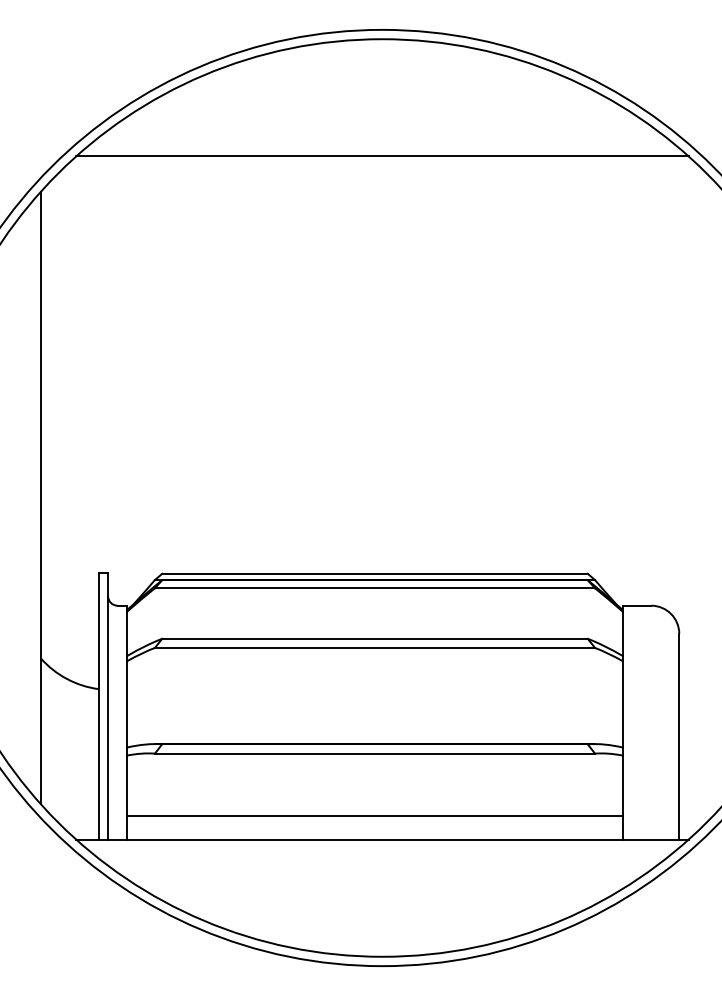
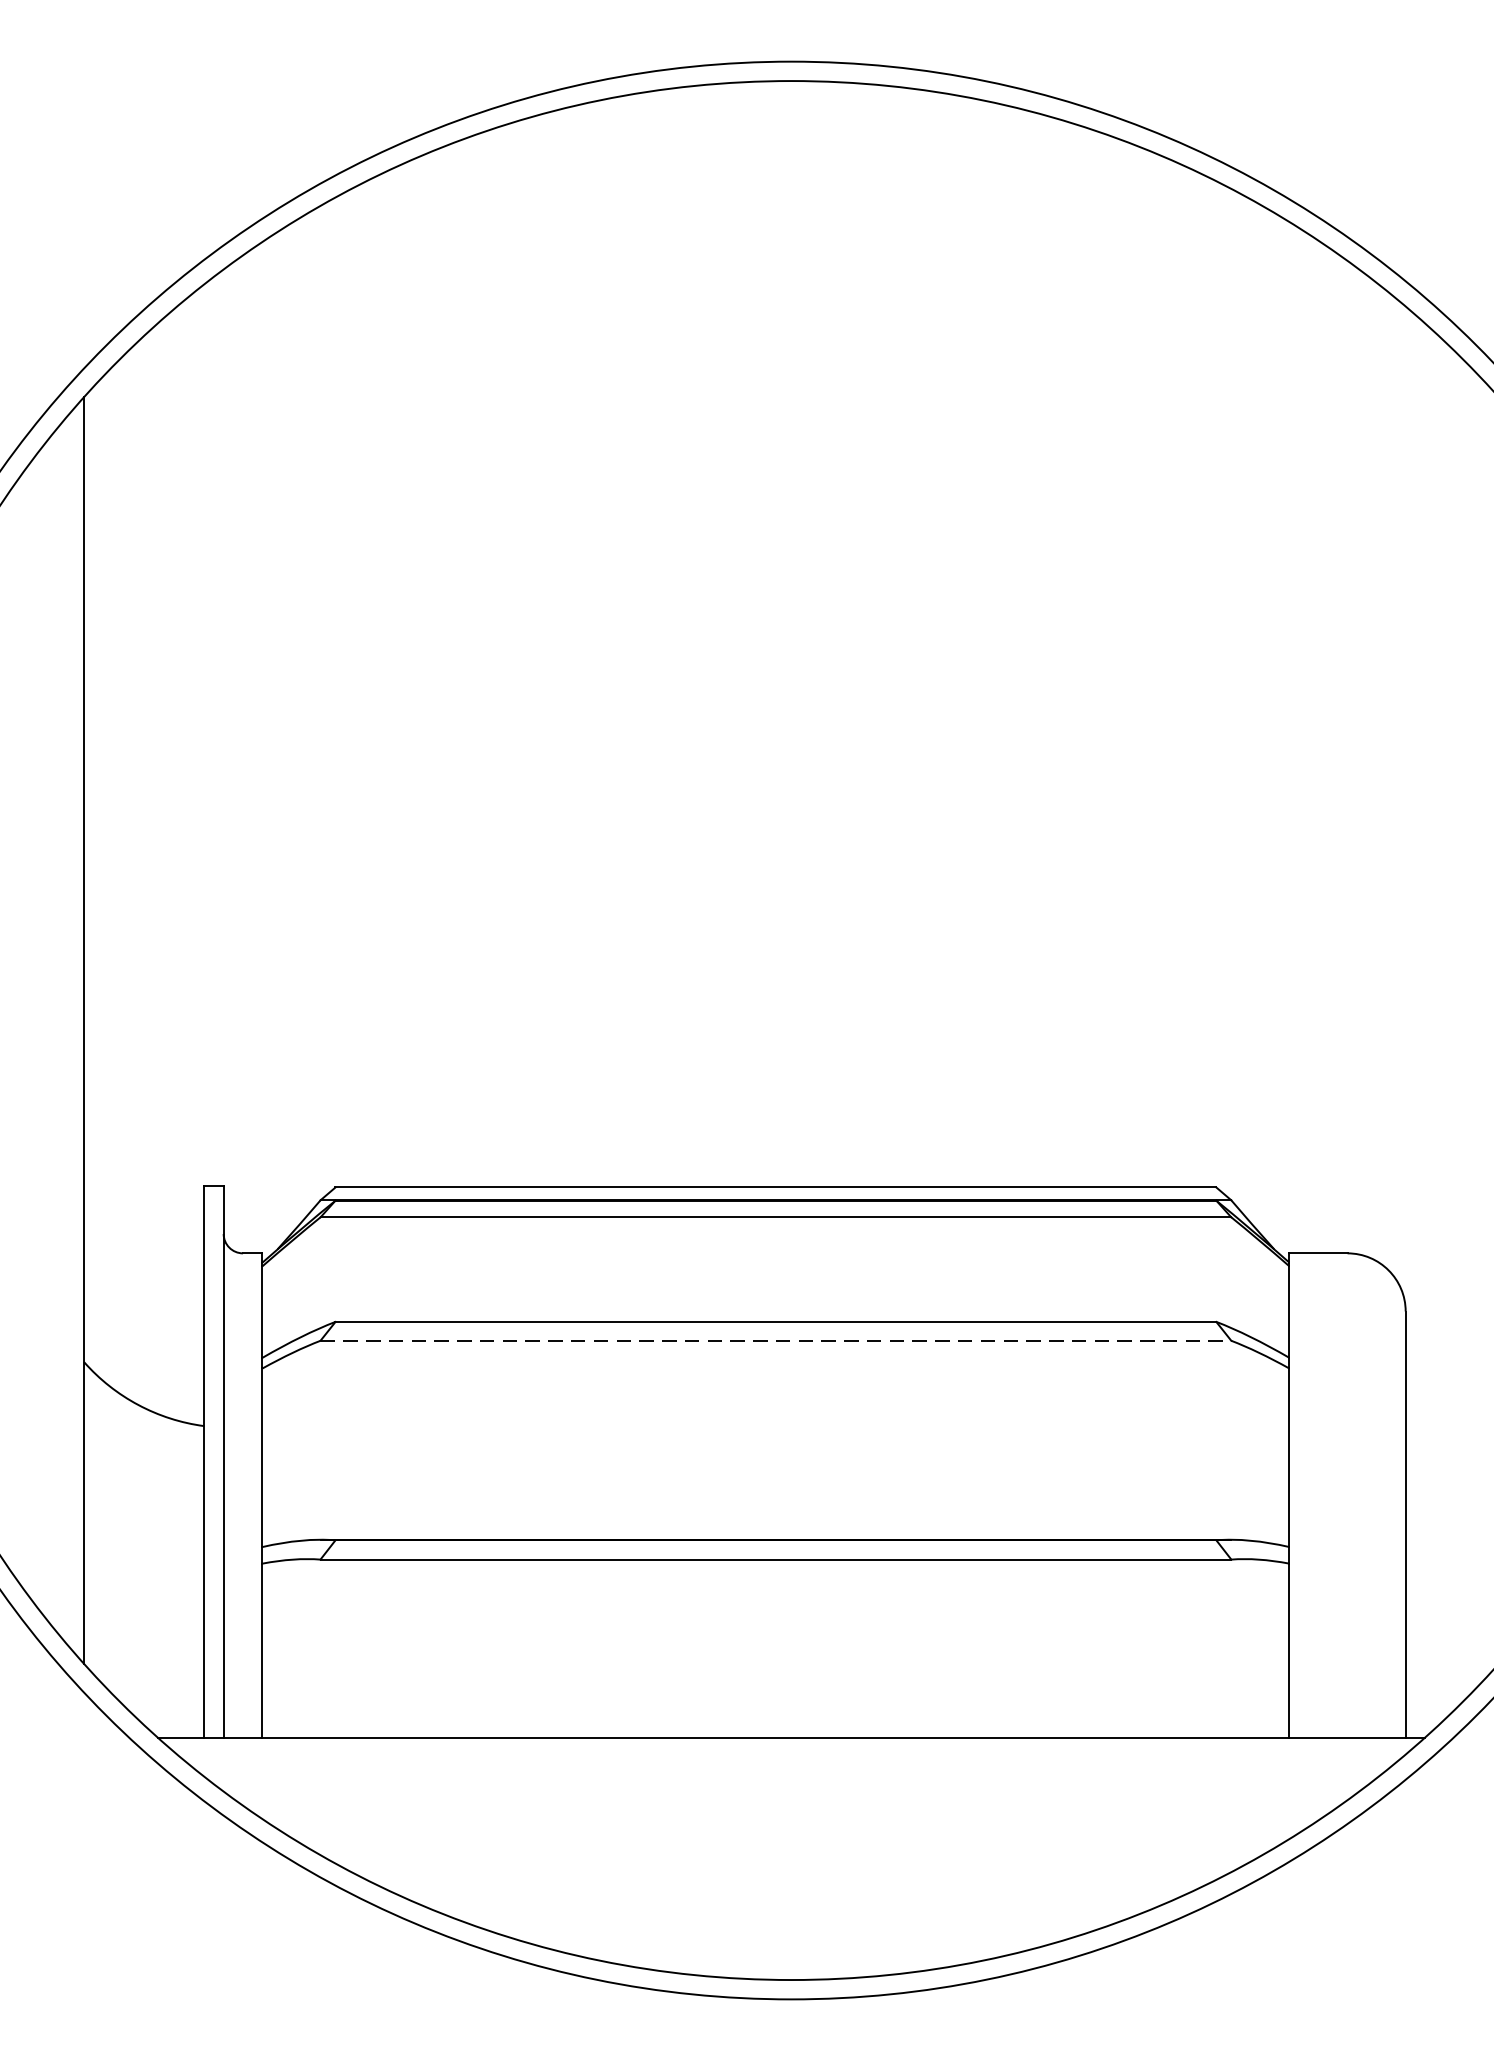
line: (382, 156) -> (791, 323), removed
line: (375, 647) -> (777, 1339), solid -> dashed
line: (374, 815) -> (774, 1687), removed

